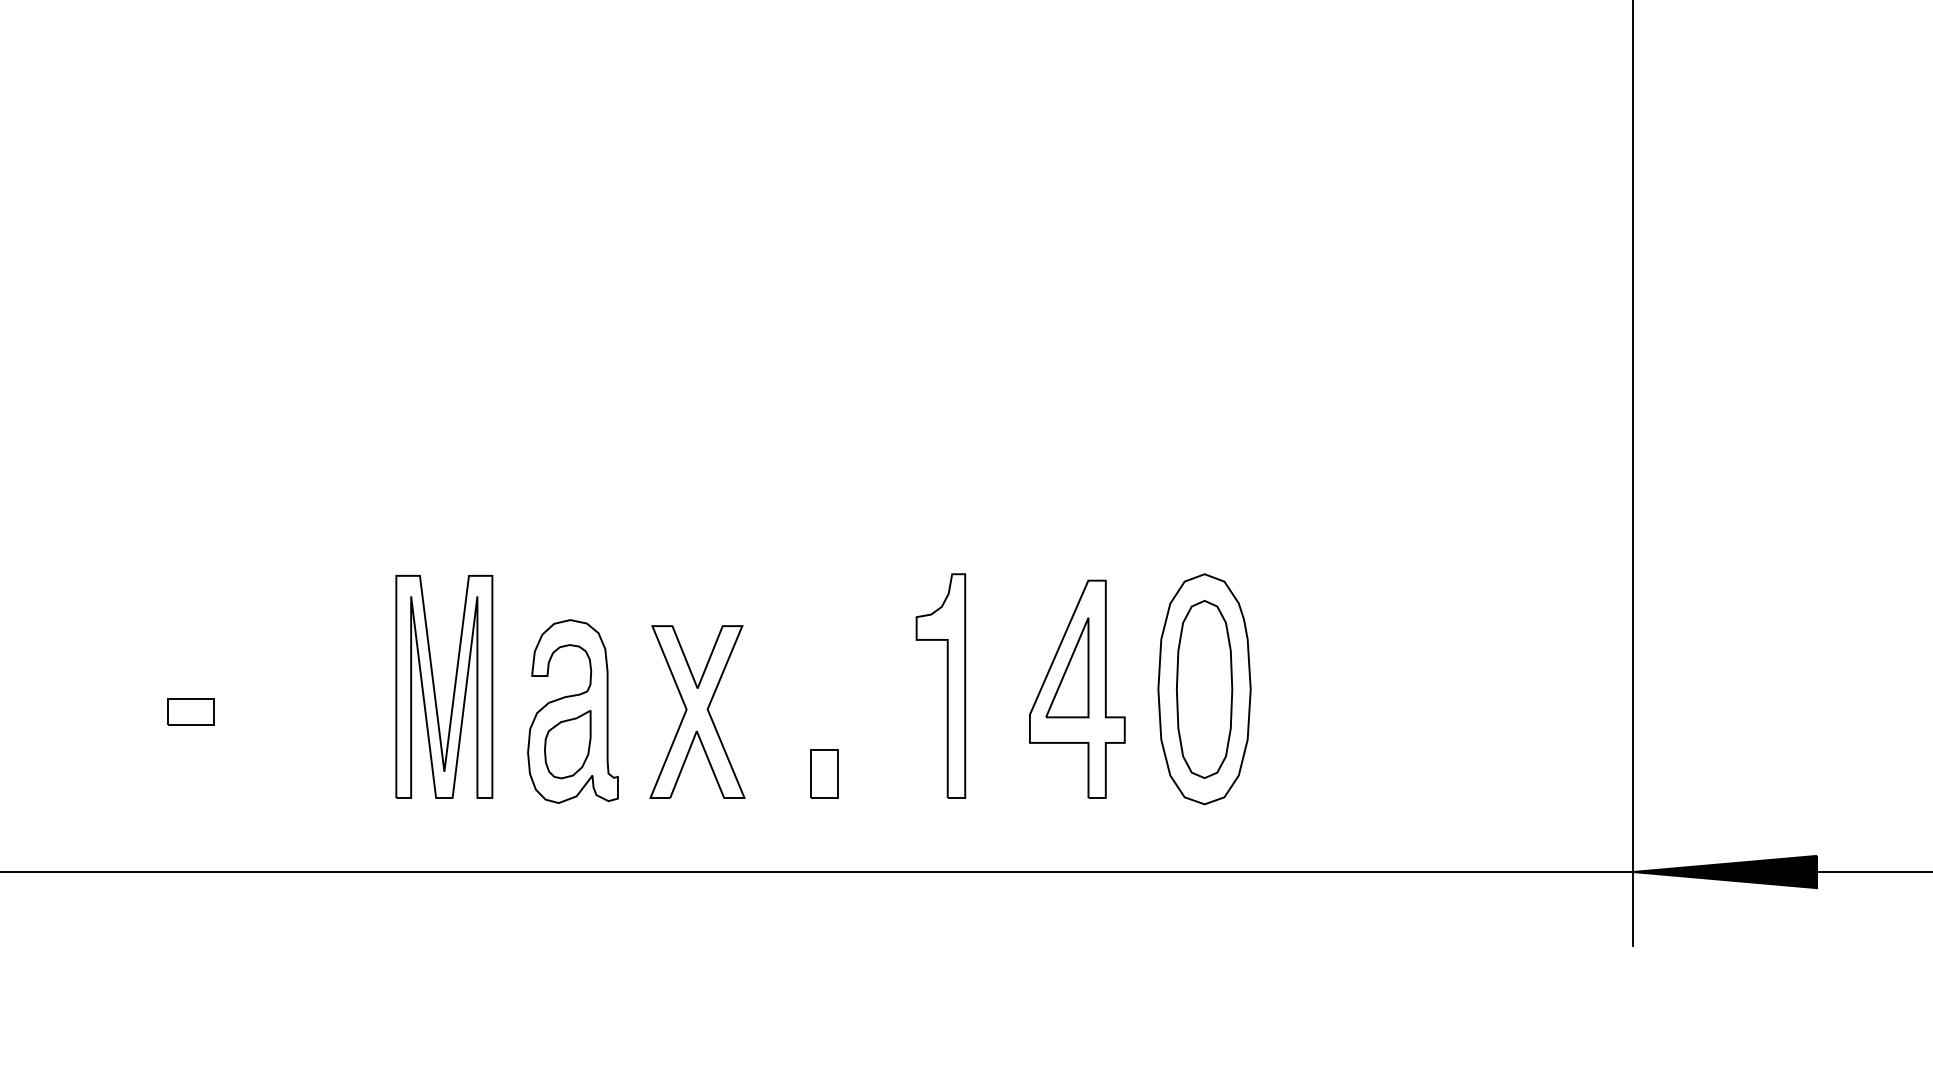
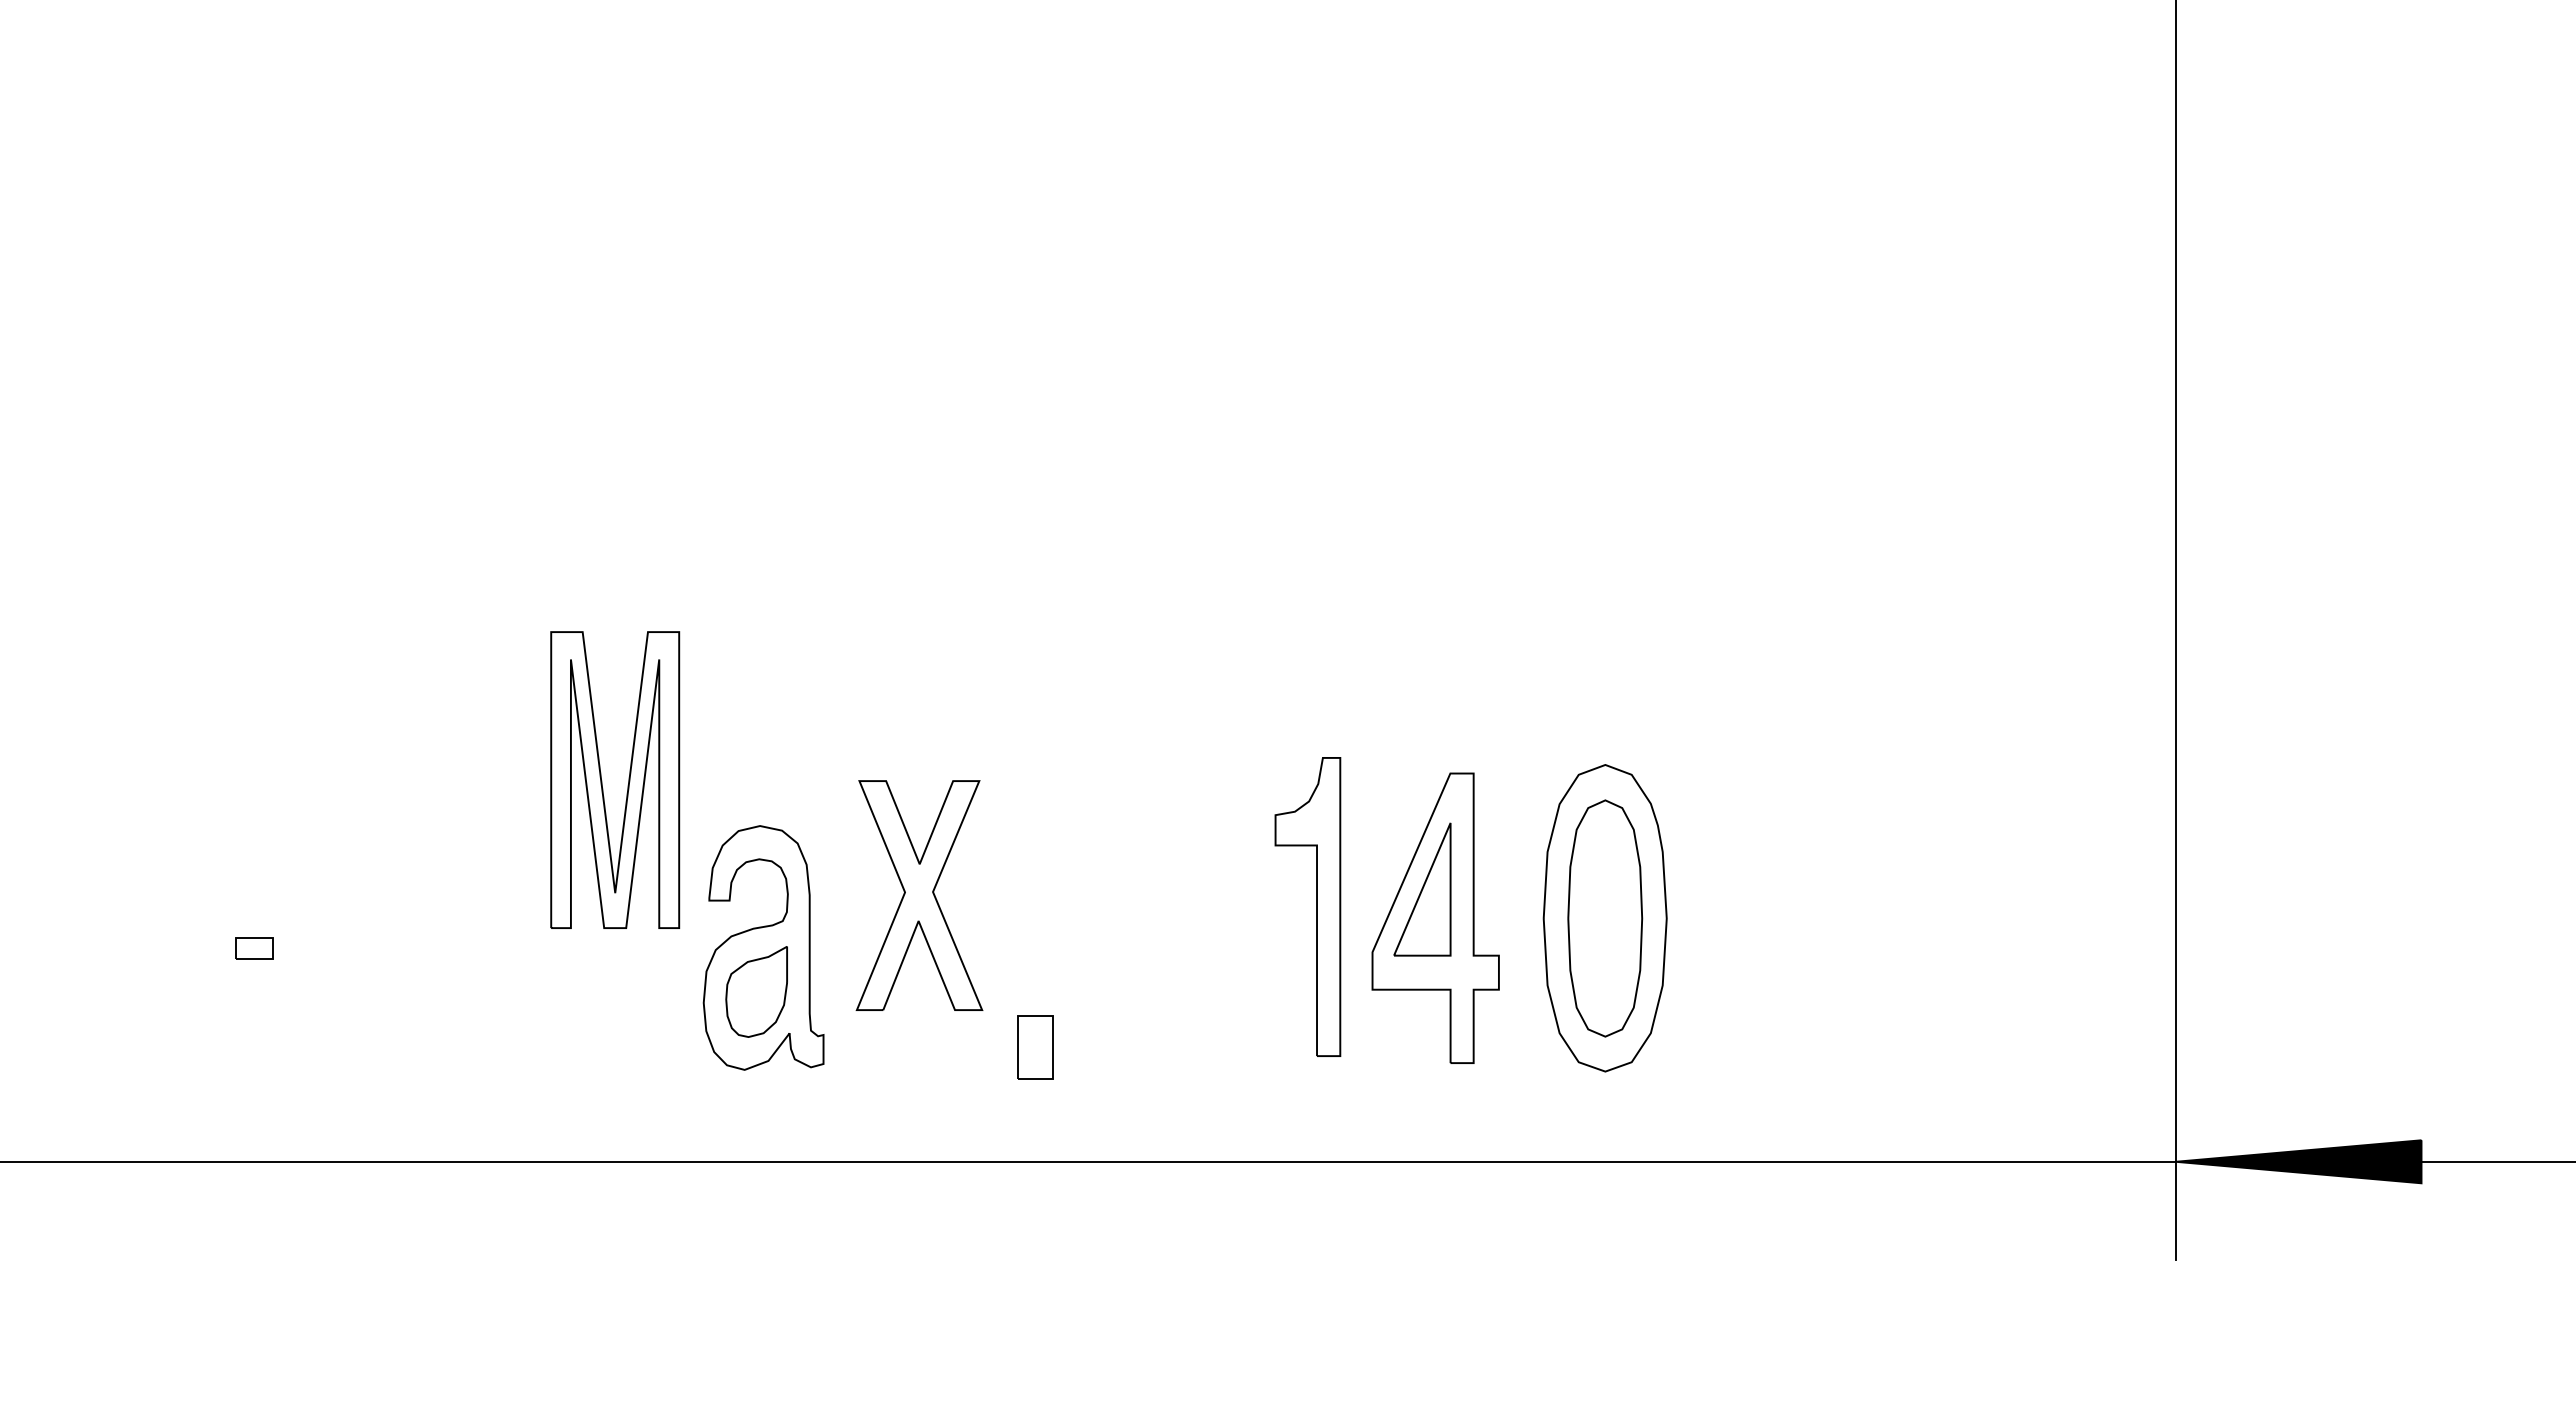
part: (947, 685) -> (1316, 906), moved
part: (454, 686) -> (628, 779), moved
part: (190, 711) -> (254, 948), size x0.6
part: (697, 711) -> (919, 895), moved
part: (824, 774) -> (1035, 1047), moved

